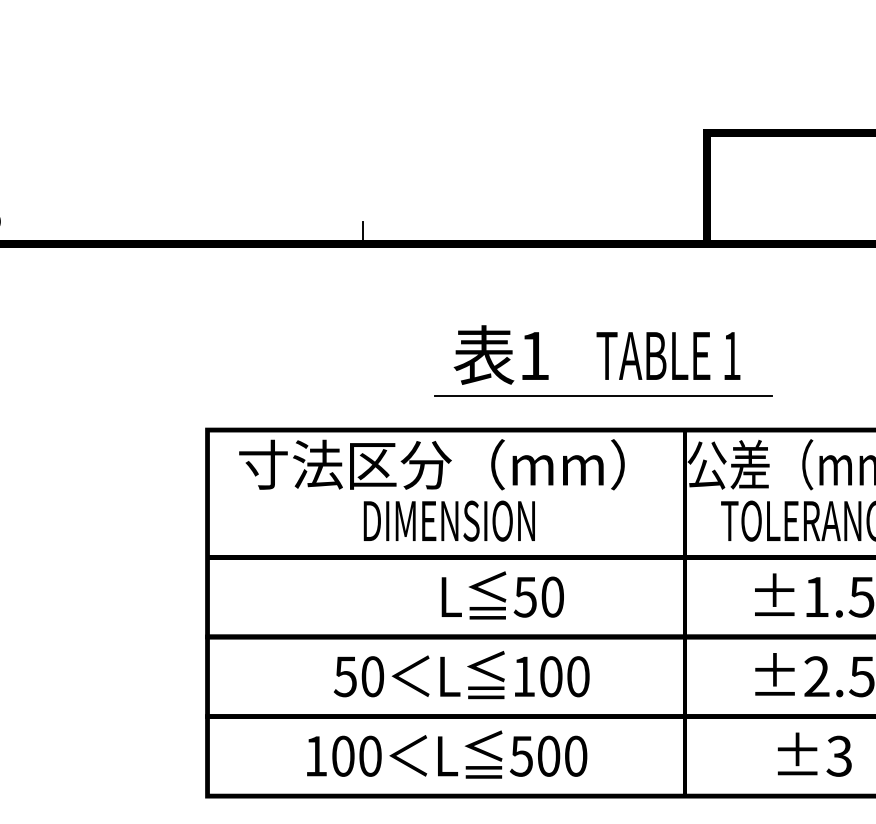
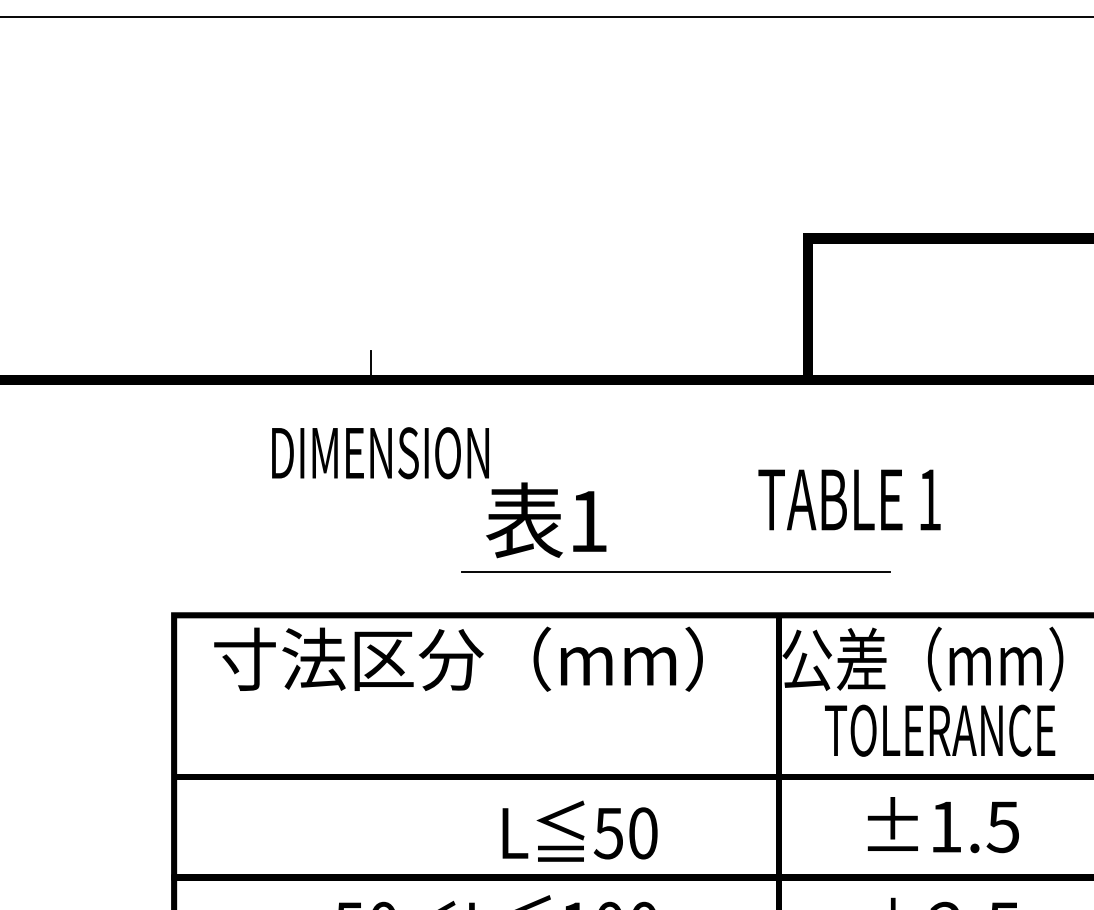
text: (668, 355) -> (849, 499), moved
text: (448, 520) -> (379, 452), moved
text: (502, 595) -> (579, 831), moved

